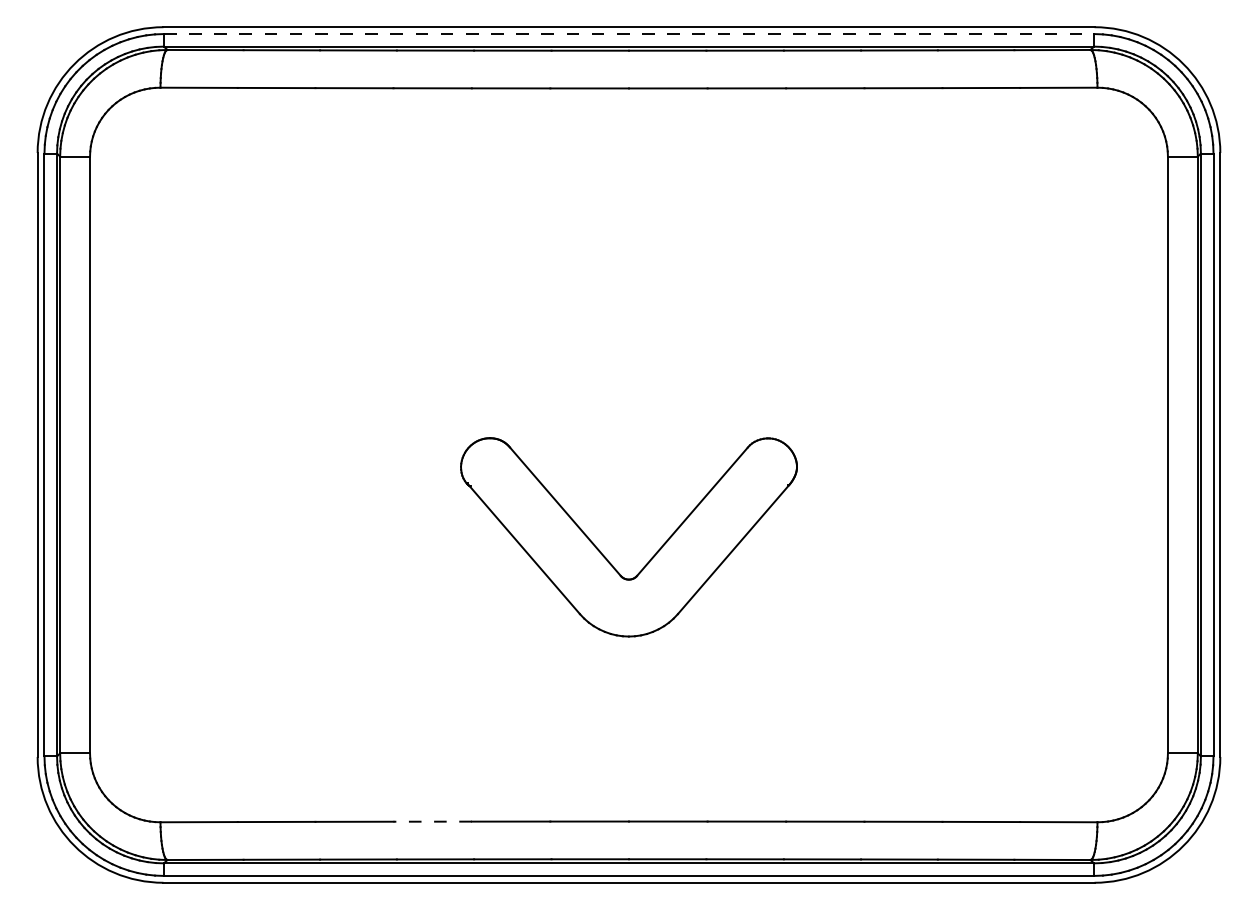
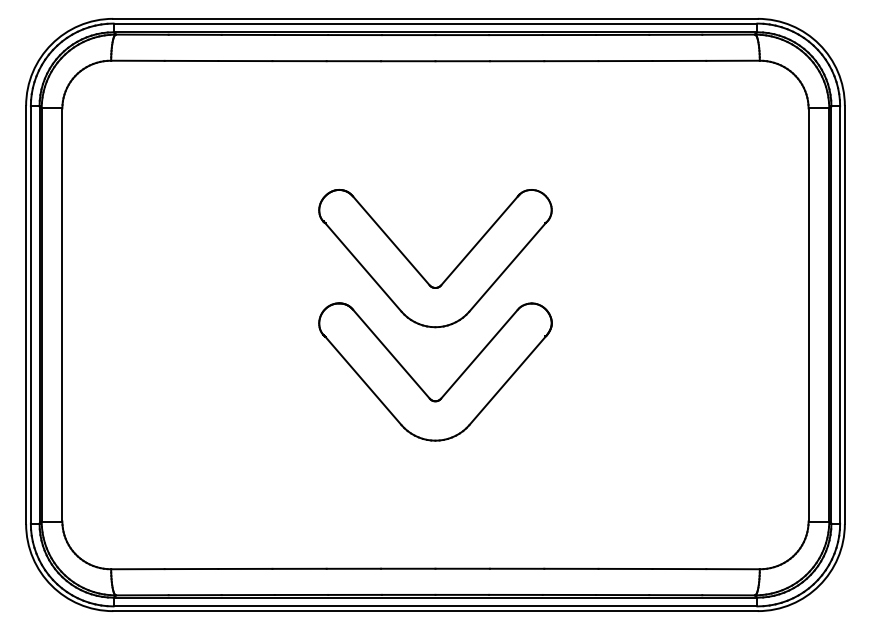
line: (629, 33) -> (435, 23), dashed -> solid
part: (605, 392) -> (419, 271), added
line: (432, 821) -> (299, 568), dashed -> solid

